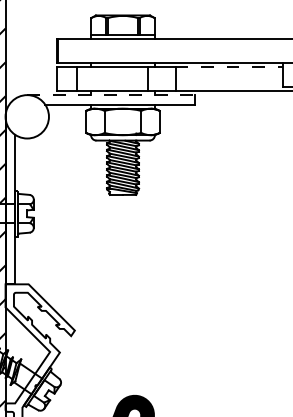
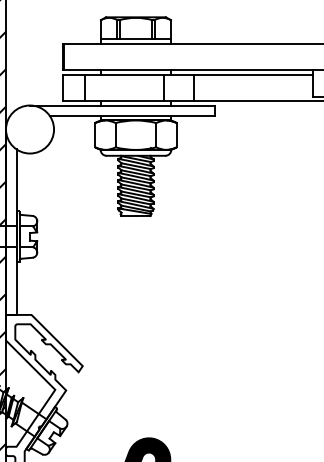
line: (229, 67) -> (253, 74), dashed -> solid
line: (111, 95) -> (123, 105), dashed -> solid

